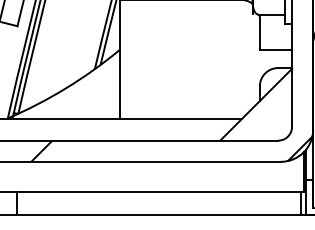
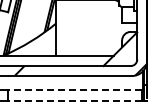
line: (158, 192) -> (74, 90), solid -> dashed
line: (158, 216) -> (74, 101), solid -> dashed

